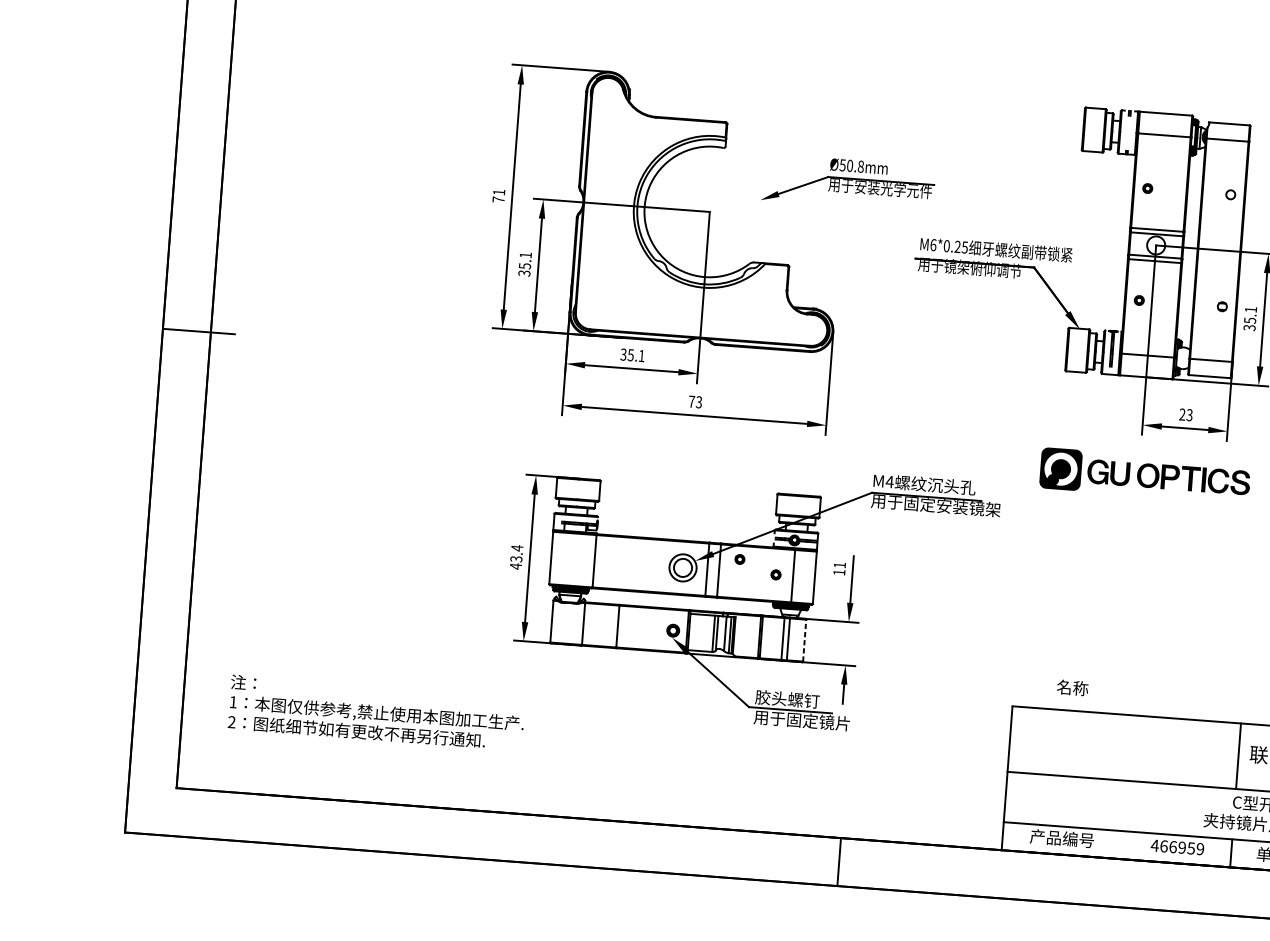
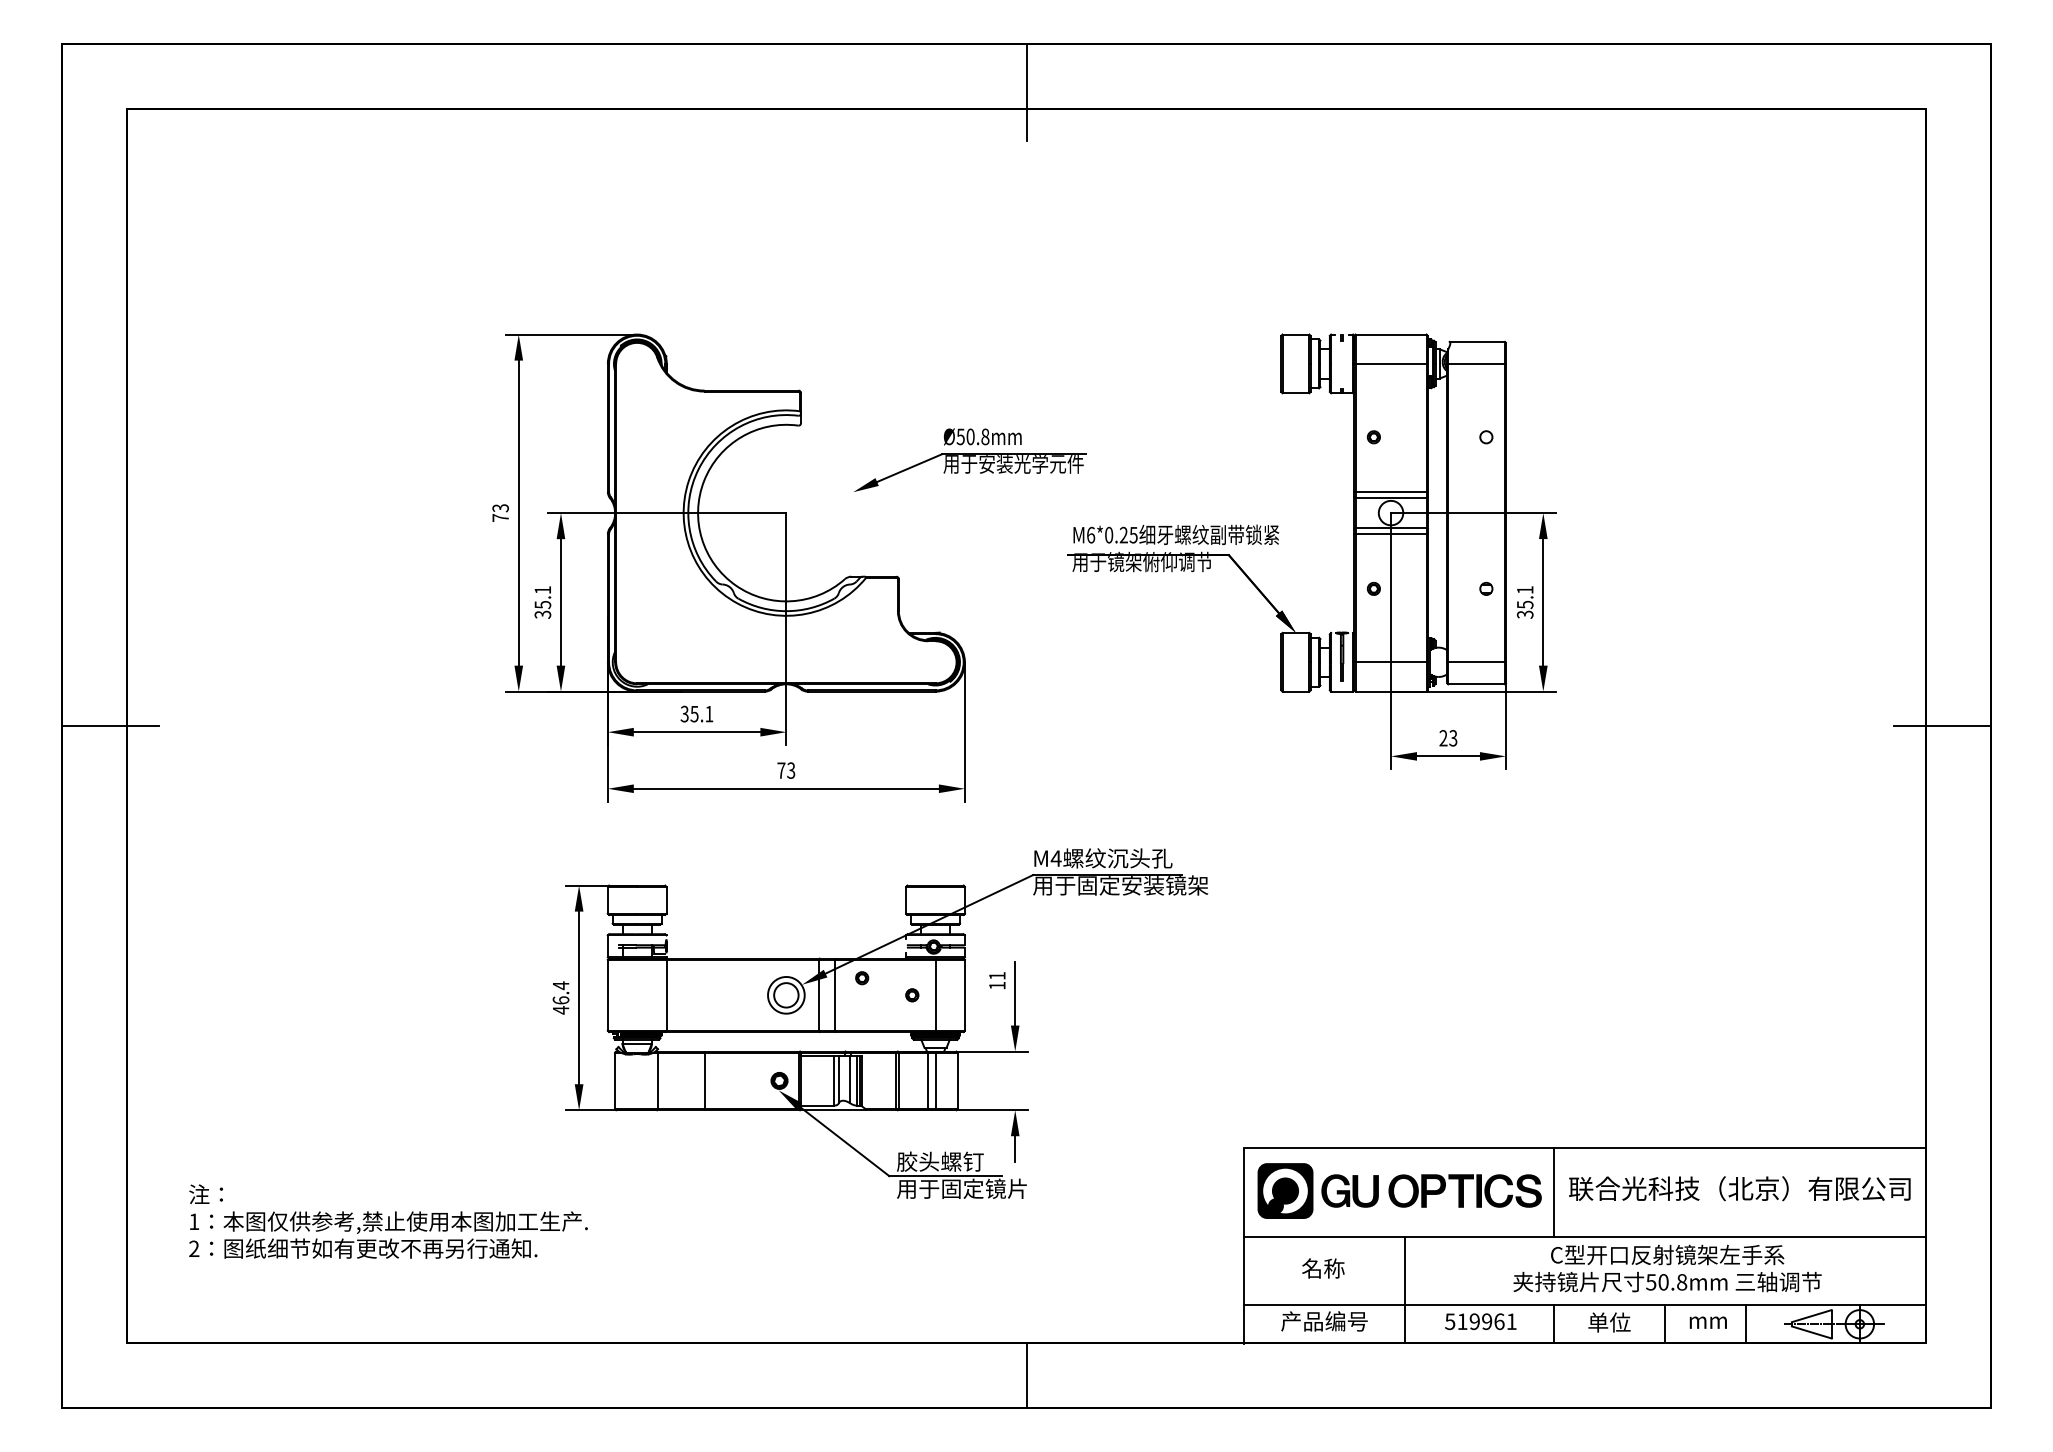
text: (499, 192) -> (500, 508), 71 -> 73
part: (1145, 475) -> (1399, 1190), moved
text: (516, 559) -> (560, 1000), 43.4 -> 46.4
line: (804, 640) -> (957, 1080), dashed -> solid
text: (1072, 687) -> (1323, 1268), moved
line: (1123, 820) -> (1405, 1290), added
text: (1177, 847) -> (1480, 1321), 466959 -> 519961

